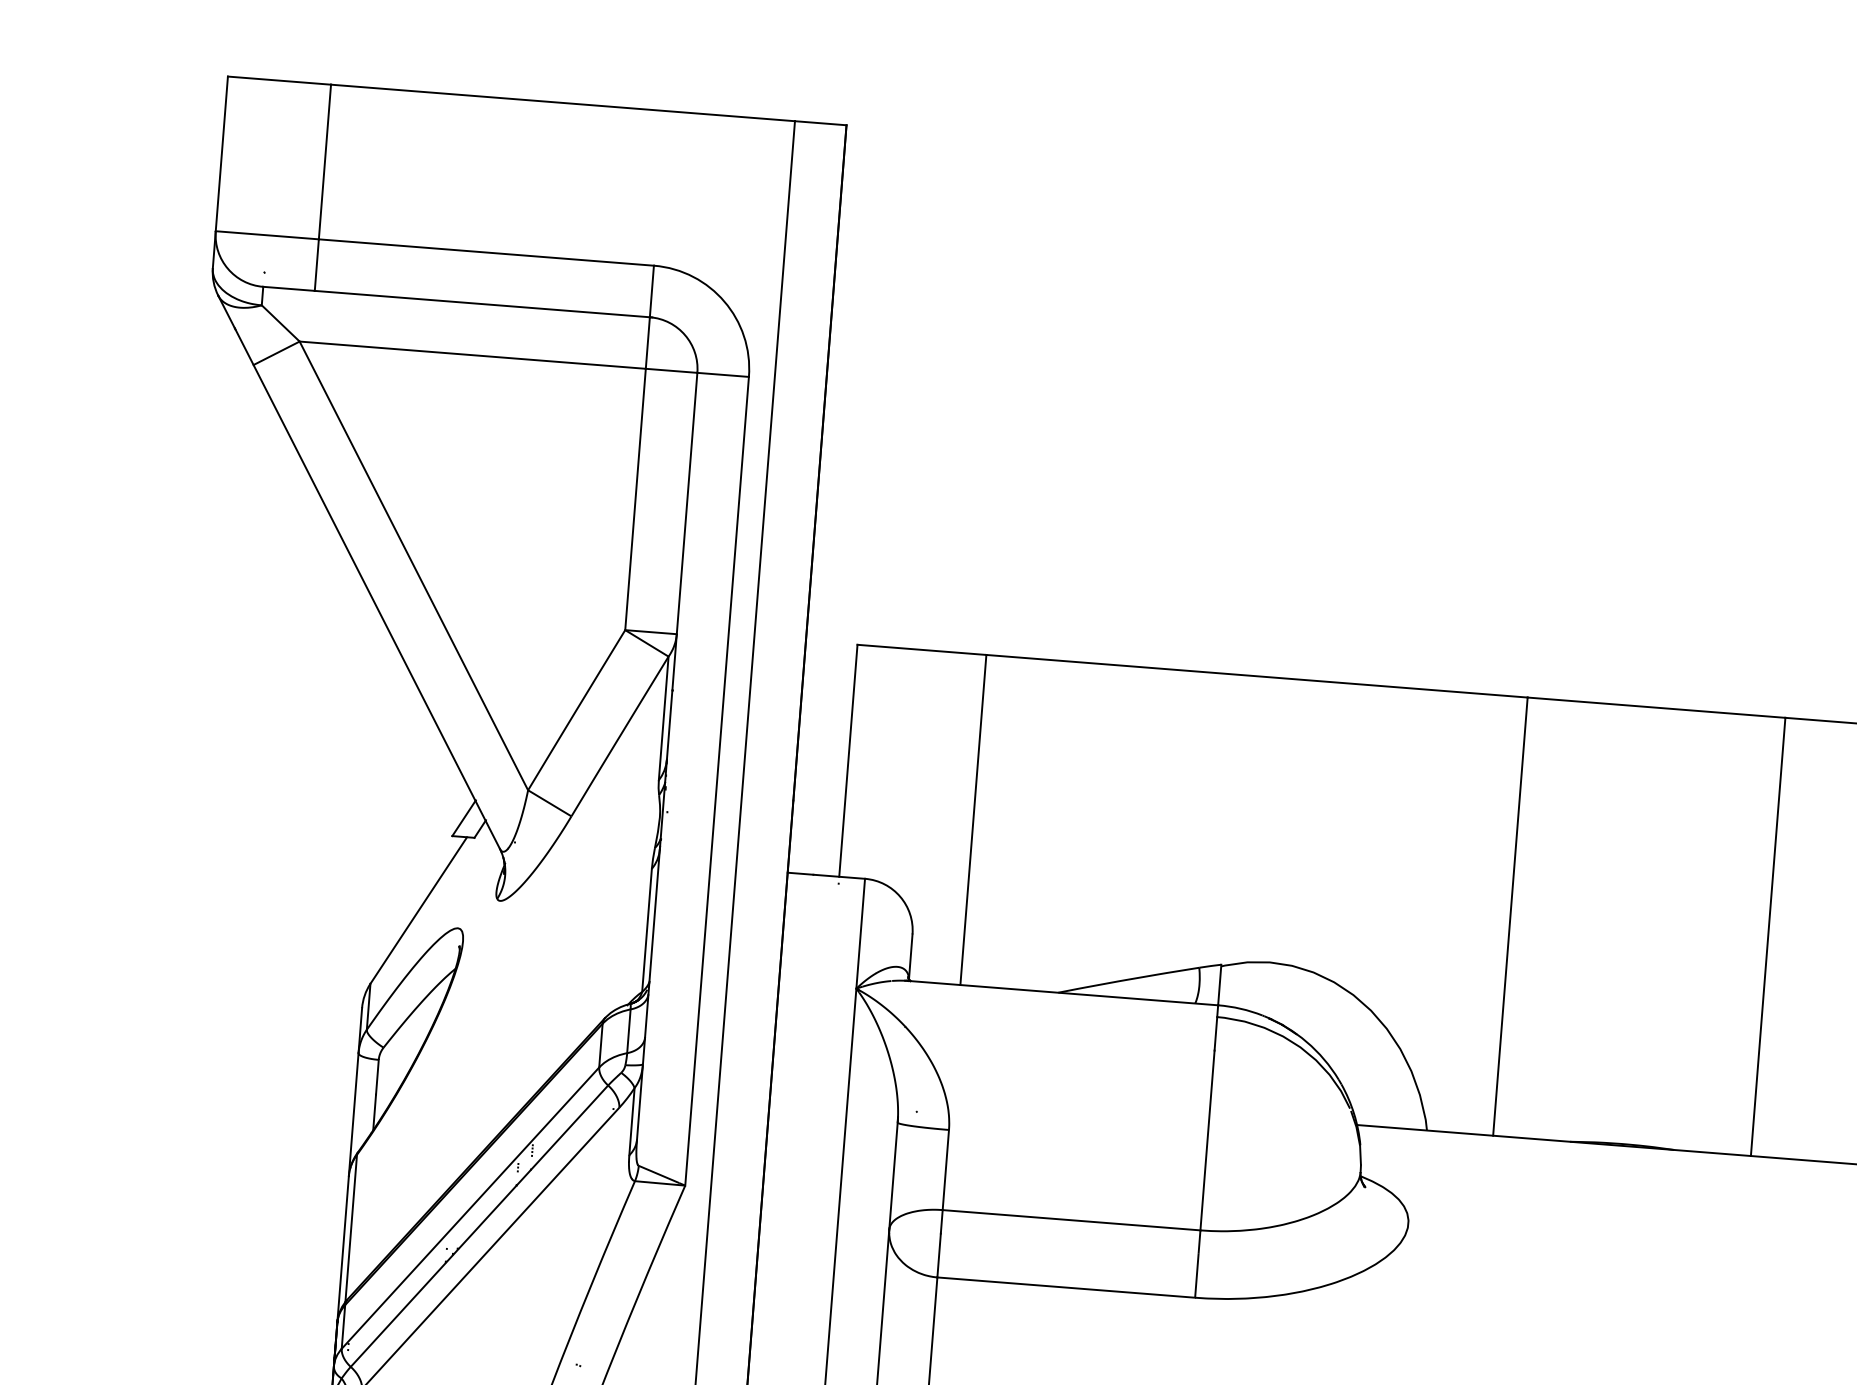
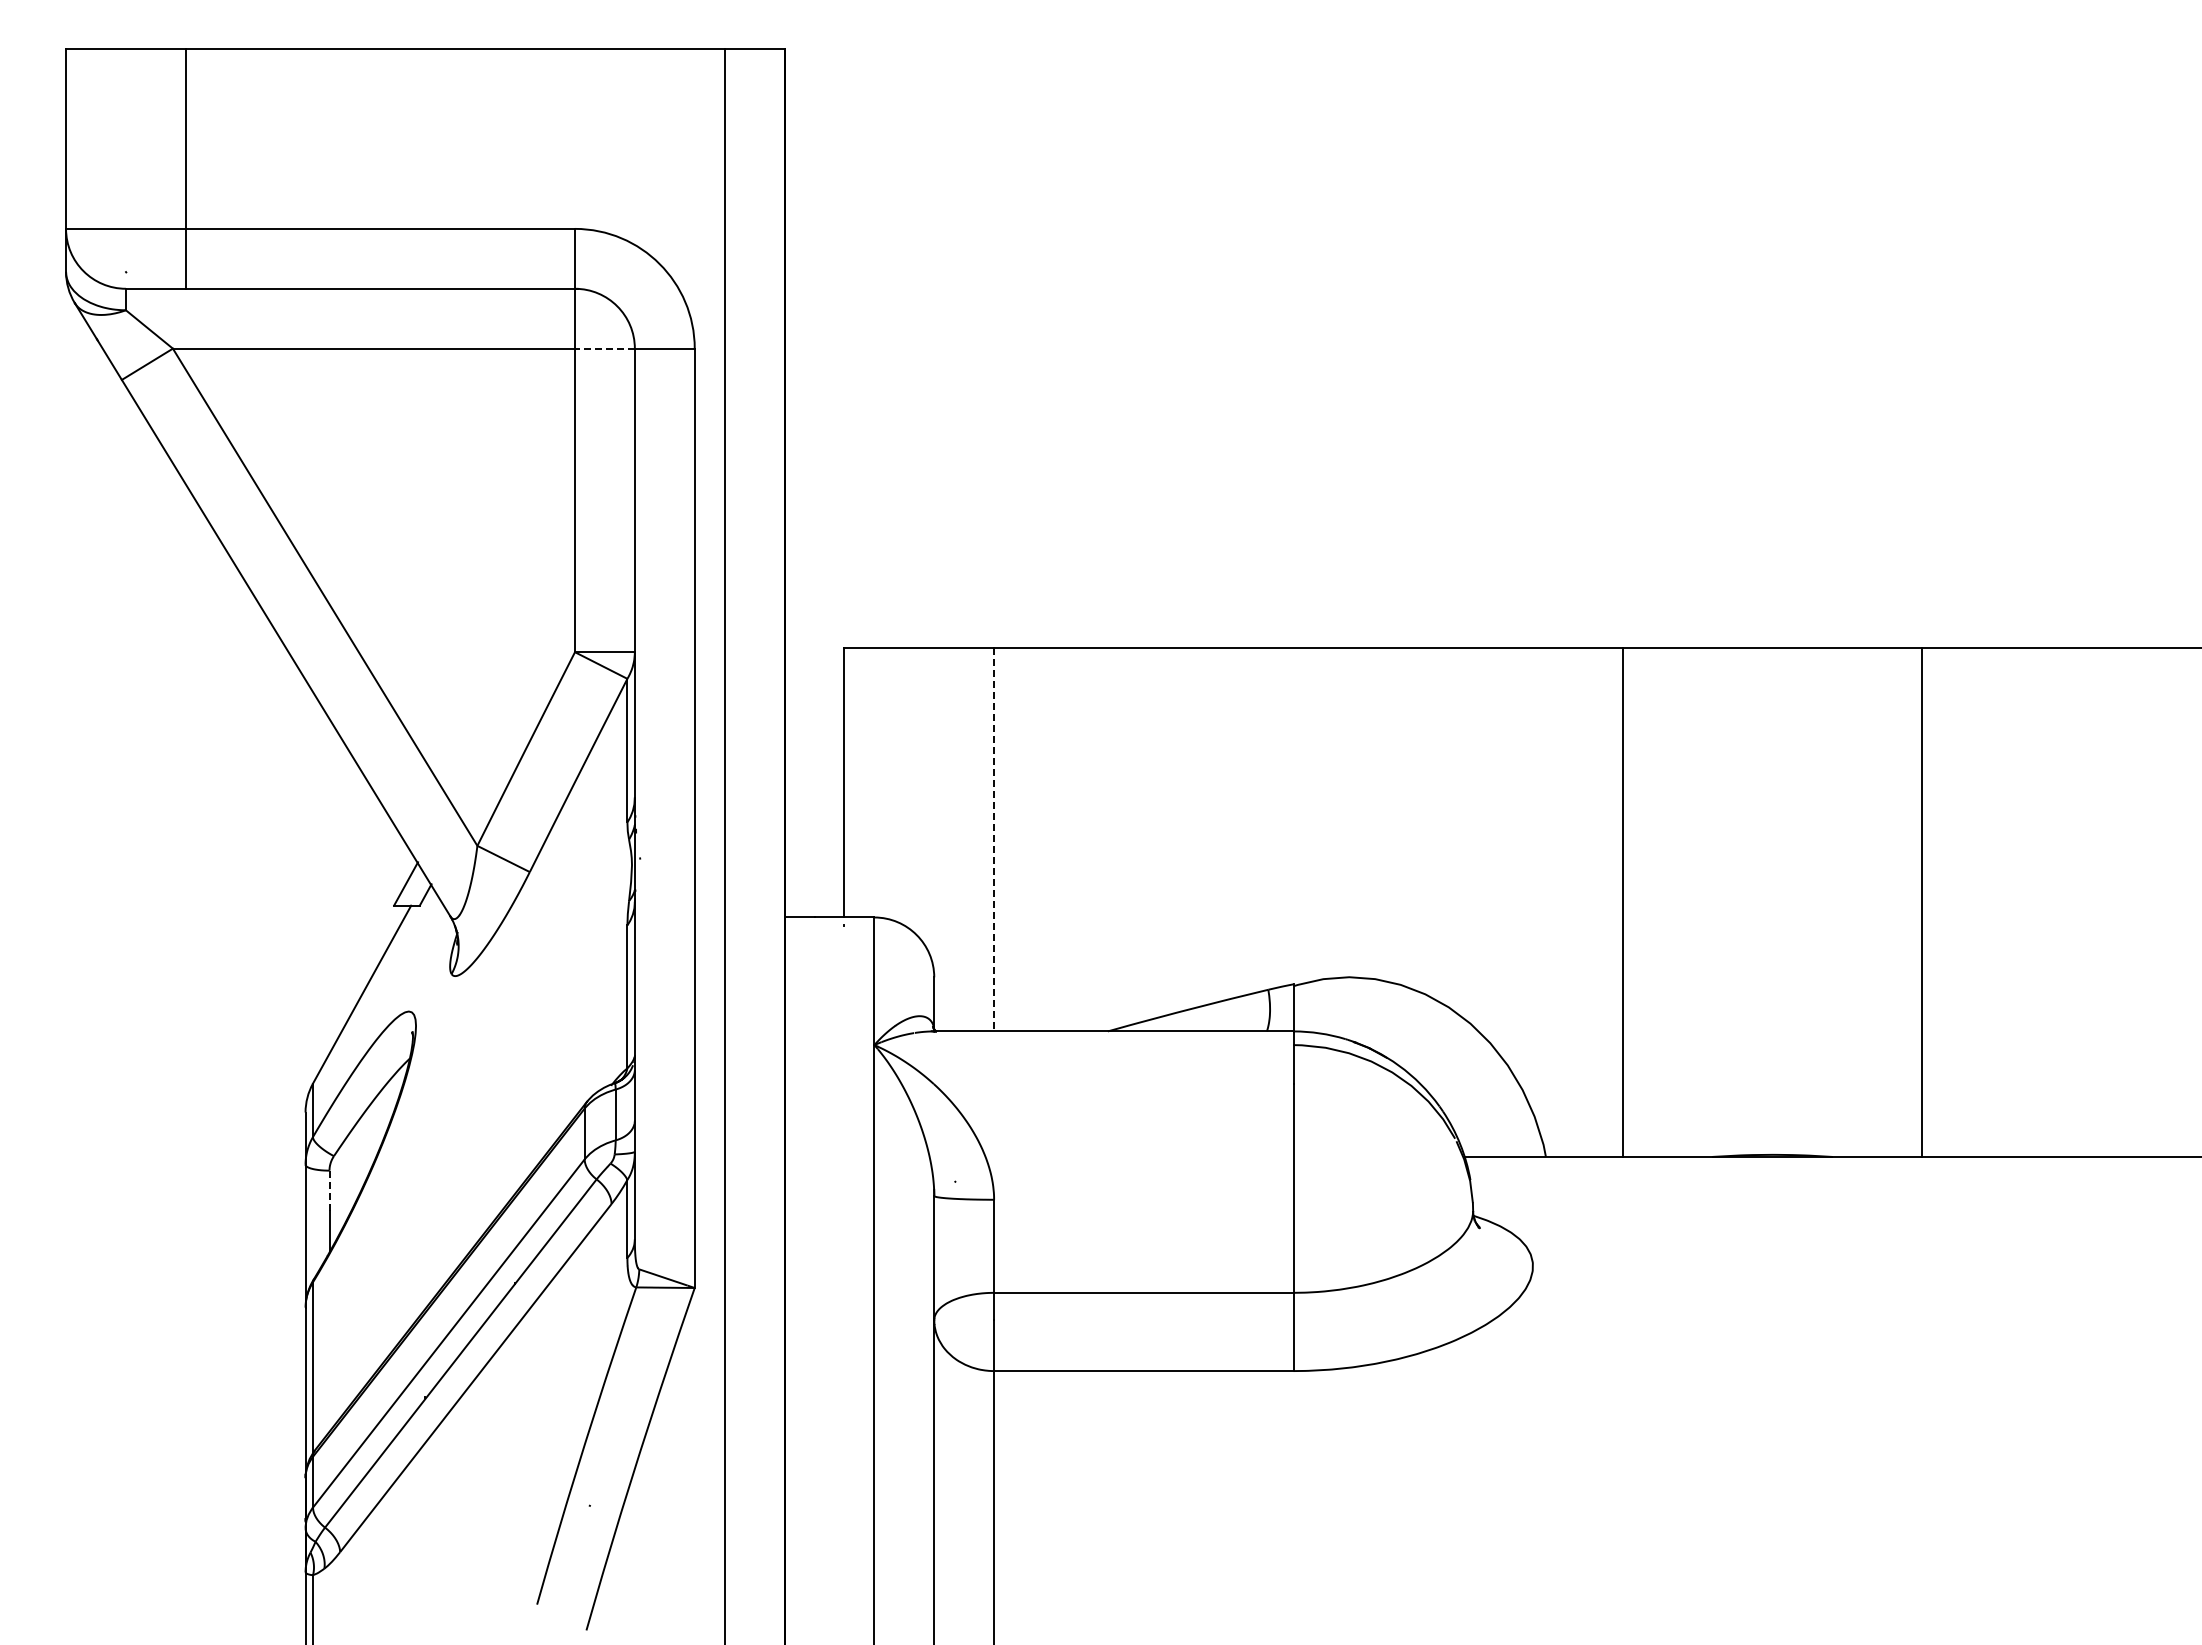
line: (671, 370) -> (604, 348), solid -> dashed
line: (973, 819) -> (994, 839), solid -> dashed
line: (377, 1077) -> (329, 1191), solid -> dashed

